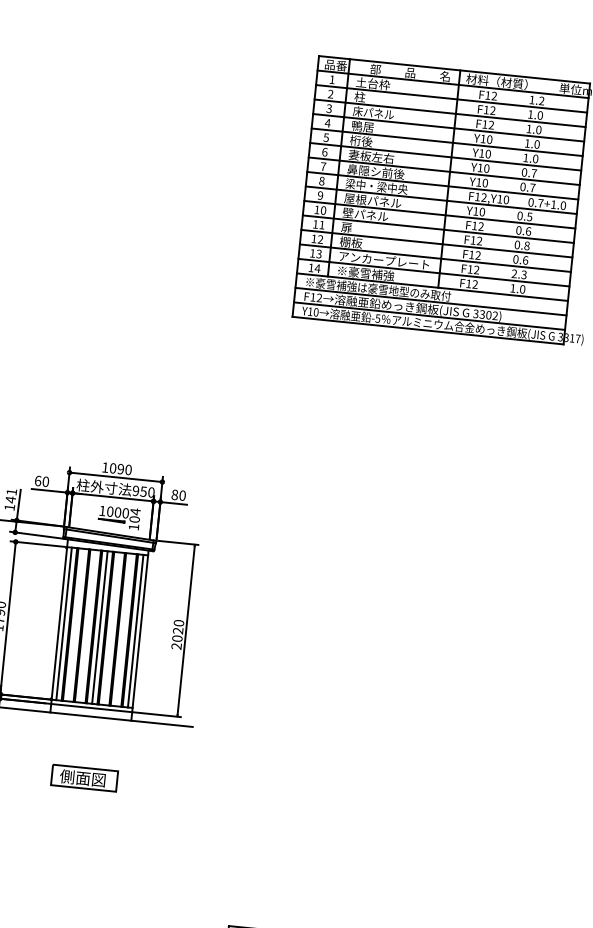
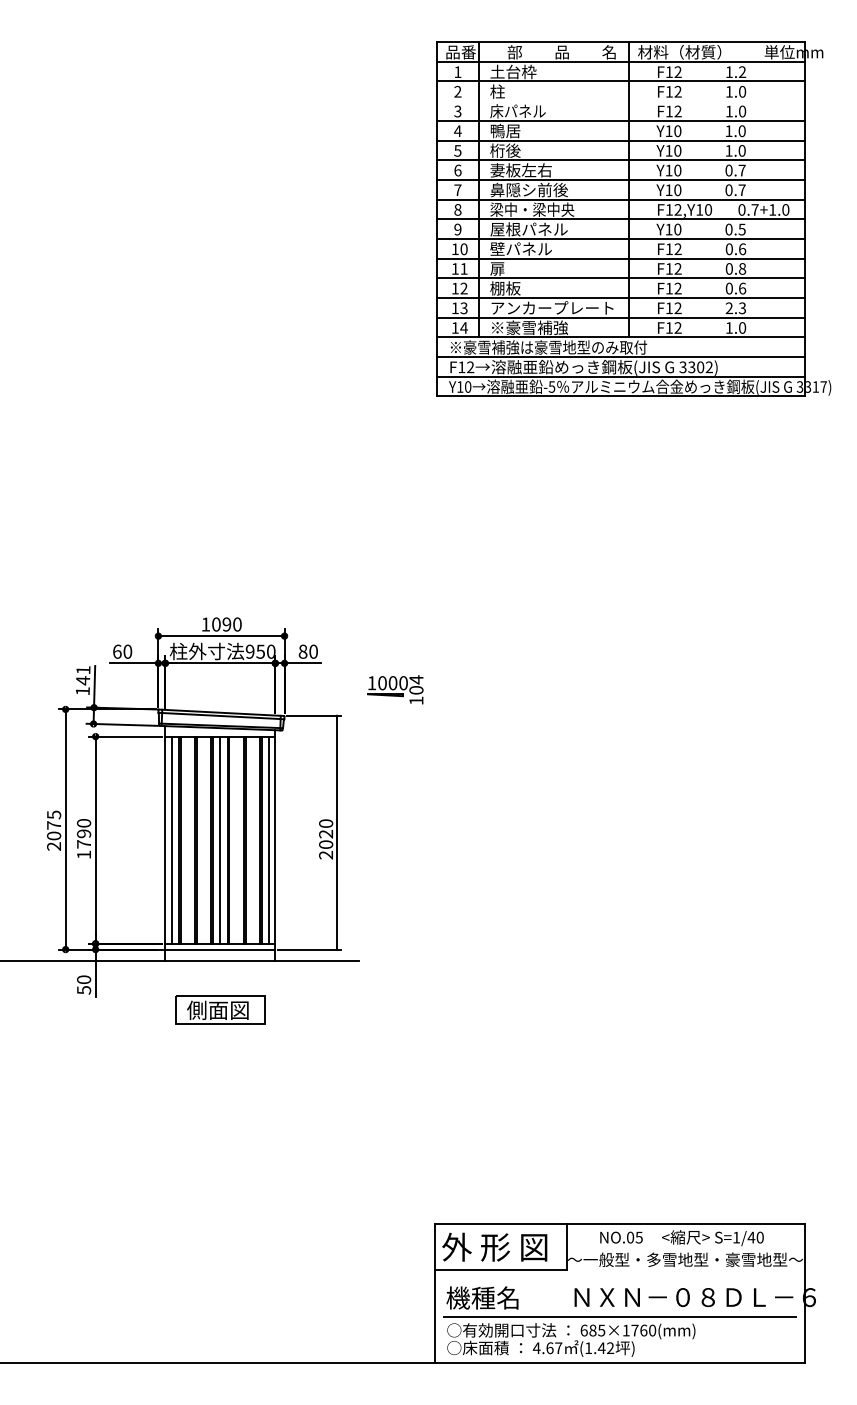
line: (449, 113) -> (620, 101), removed
part: (119, 517) -> (395, 689), moved
part: (84, 777) -> (220, 1009), moved

